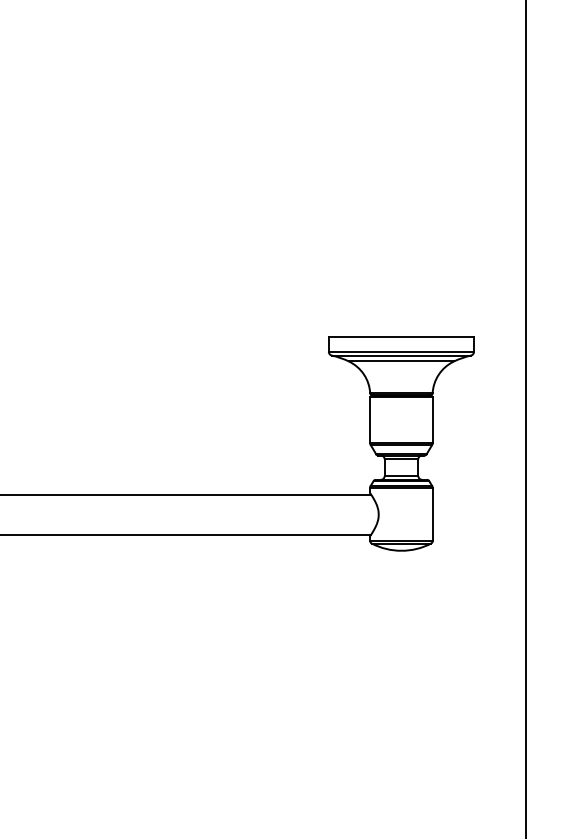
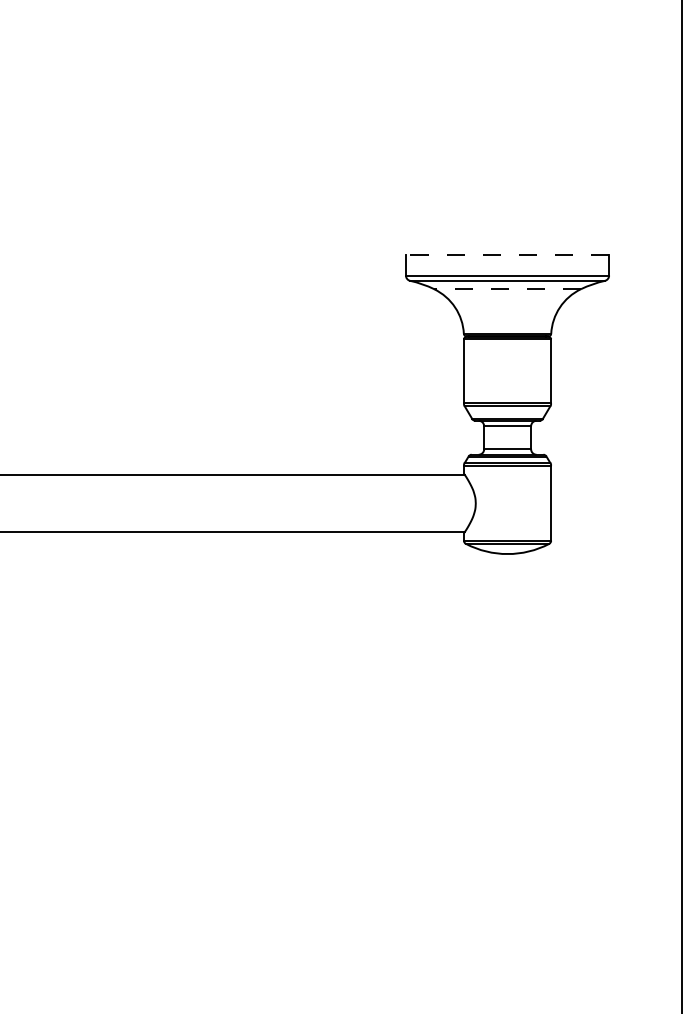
line: (401, 337) -> (507, 255), solid -> dashed
line: (401, 361) -> (507, 289), solid -> dashed

